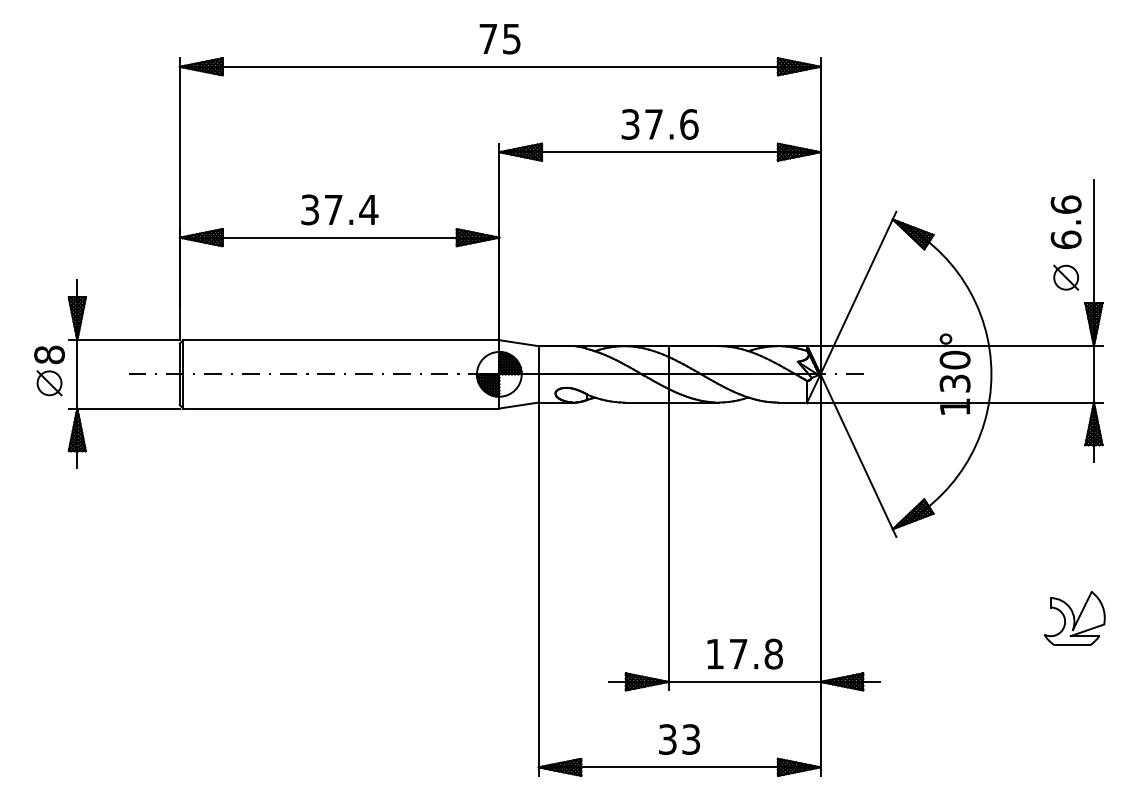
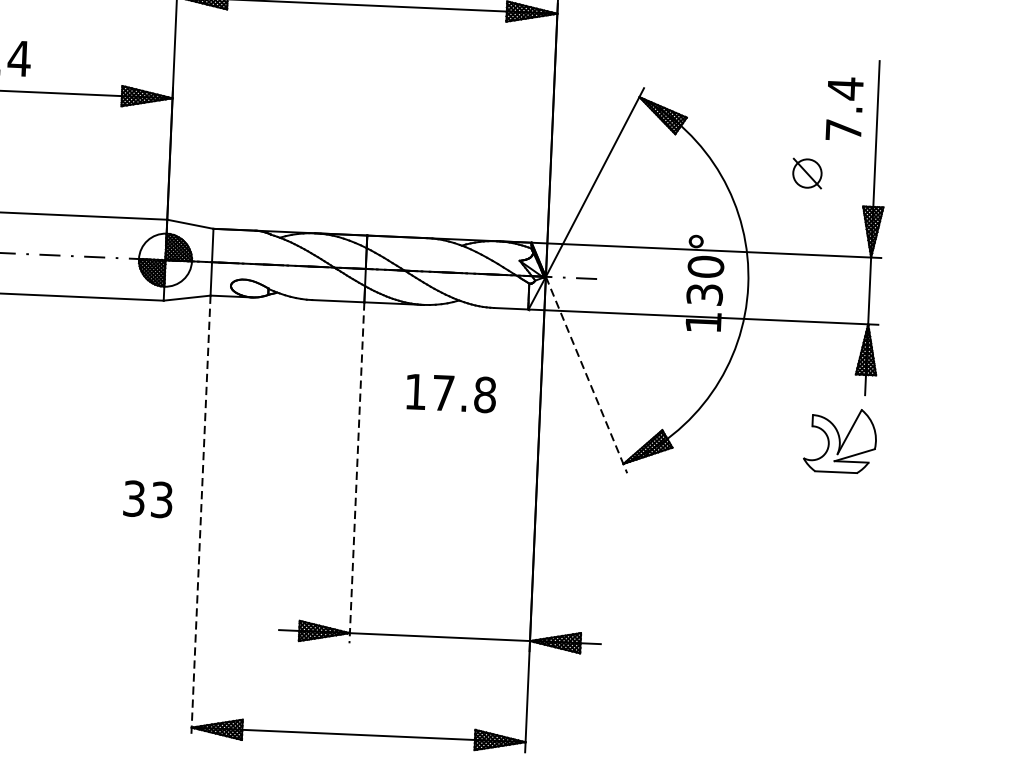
text: (1065, 222) -> (843, 109), 6.6 -> 7.4
part: (1066, 277) -> (807, 173), moved
line: (858, 455) -> (586, 374), solid -> dashed
line: (668, 546) -> (356, 472), solid -> dashed
line: (538, 589) -> (200, 517), solid -> dashed
part: (1074, 618) -> (840, 440), moved
text: (744, 653) -> (450, 392), moved
text: (679, 739) -> (148, 499), moved

